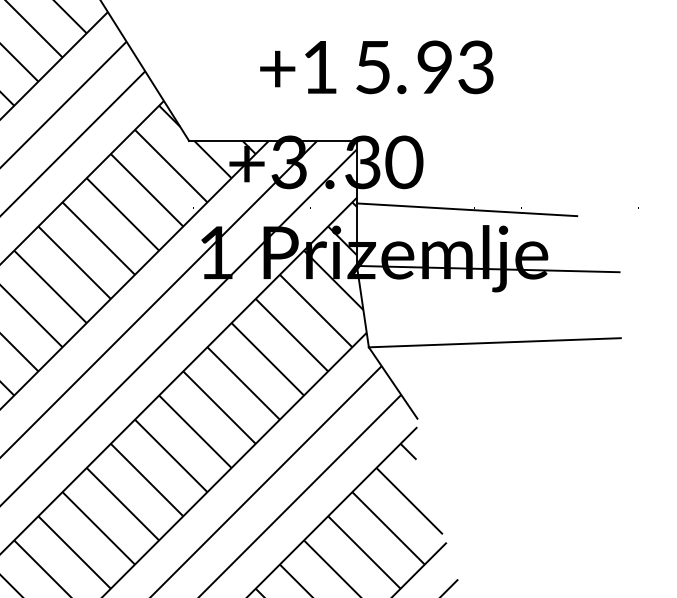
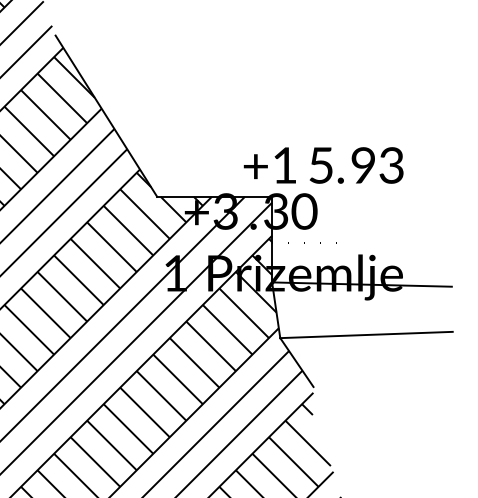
text: (376, 67) -> (323, 165), moved
line: (467, 209) -> (347, 243), removed

